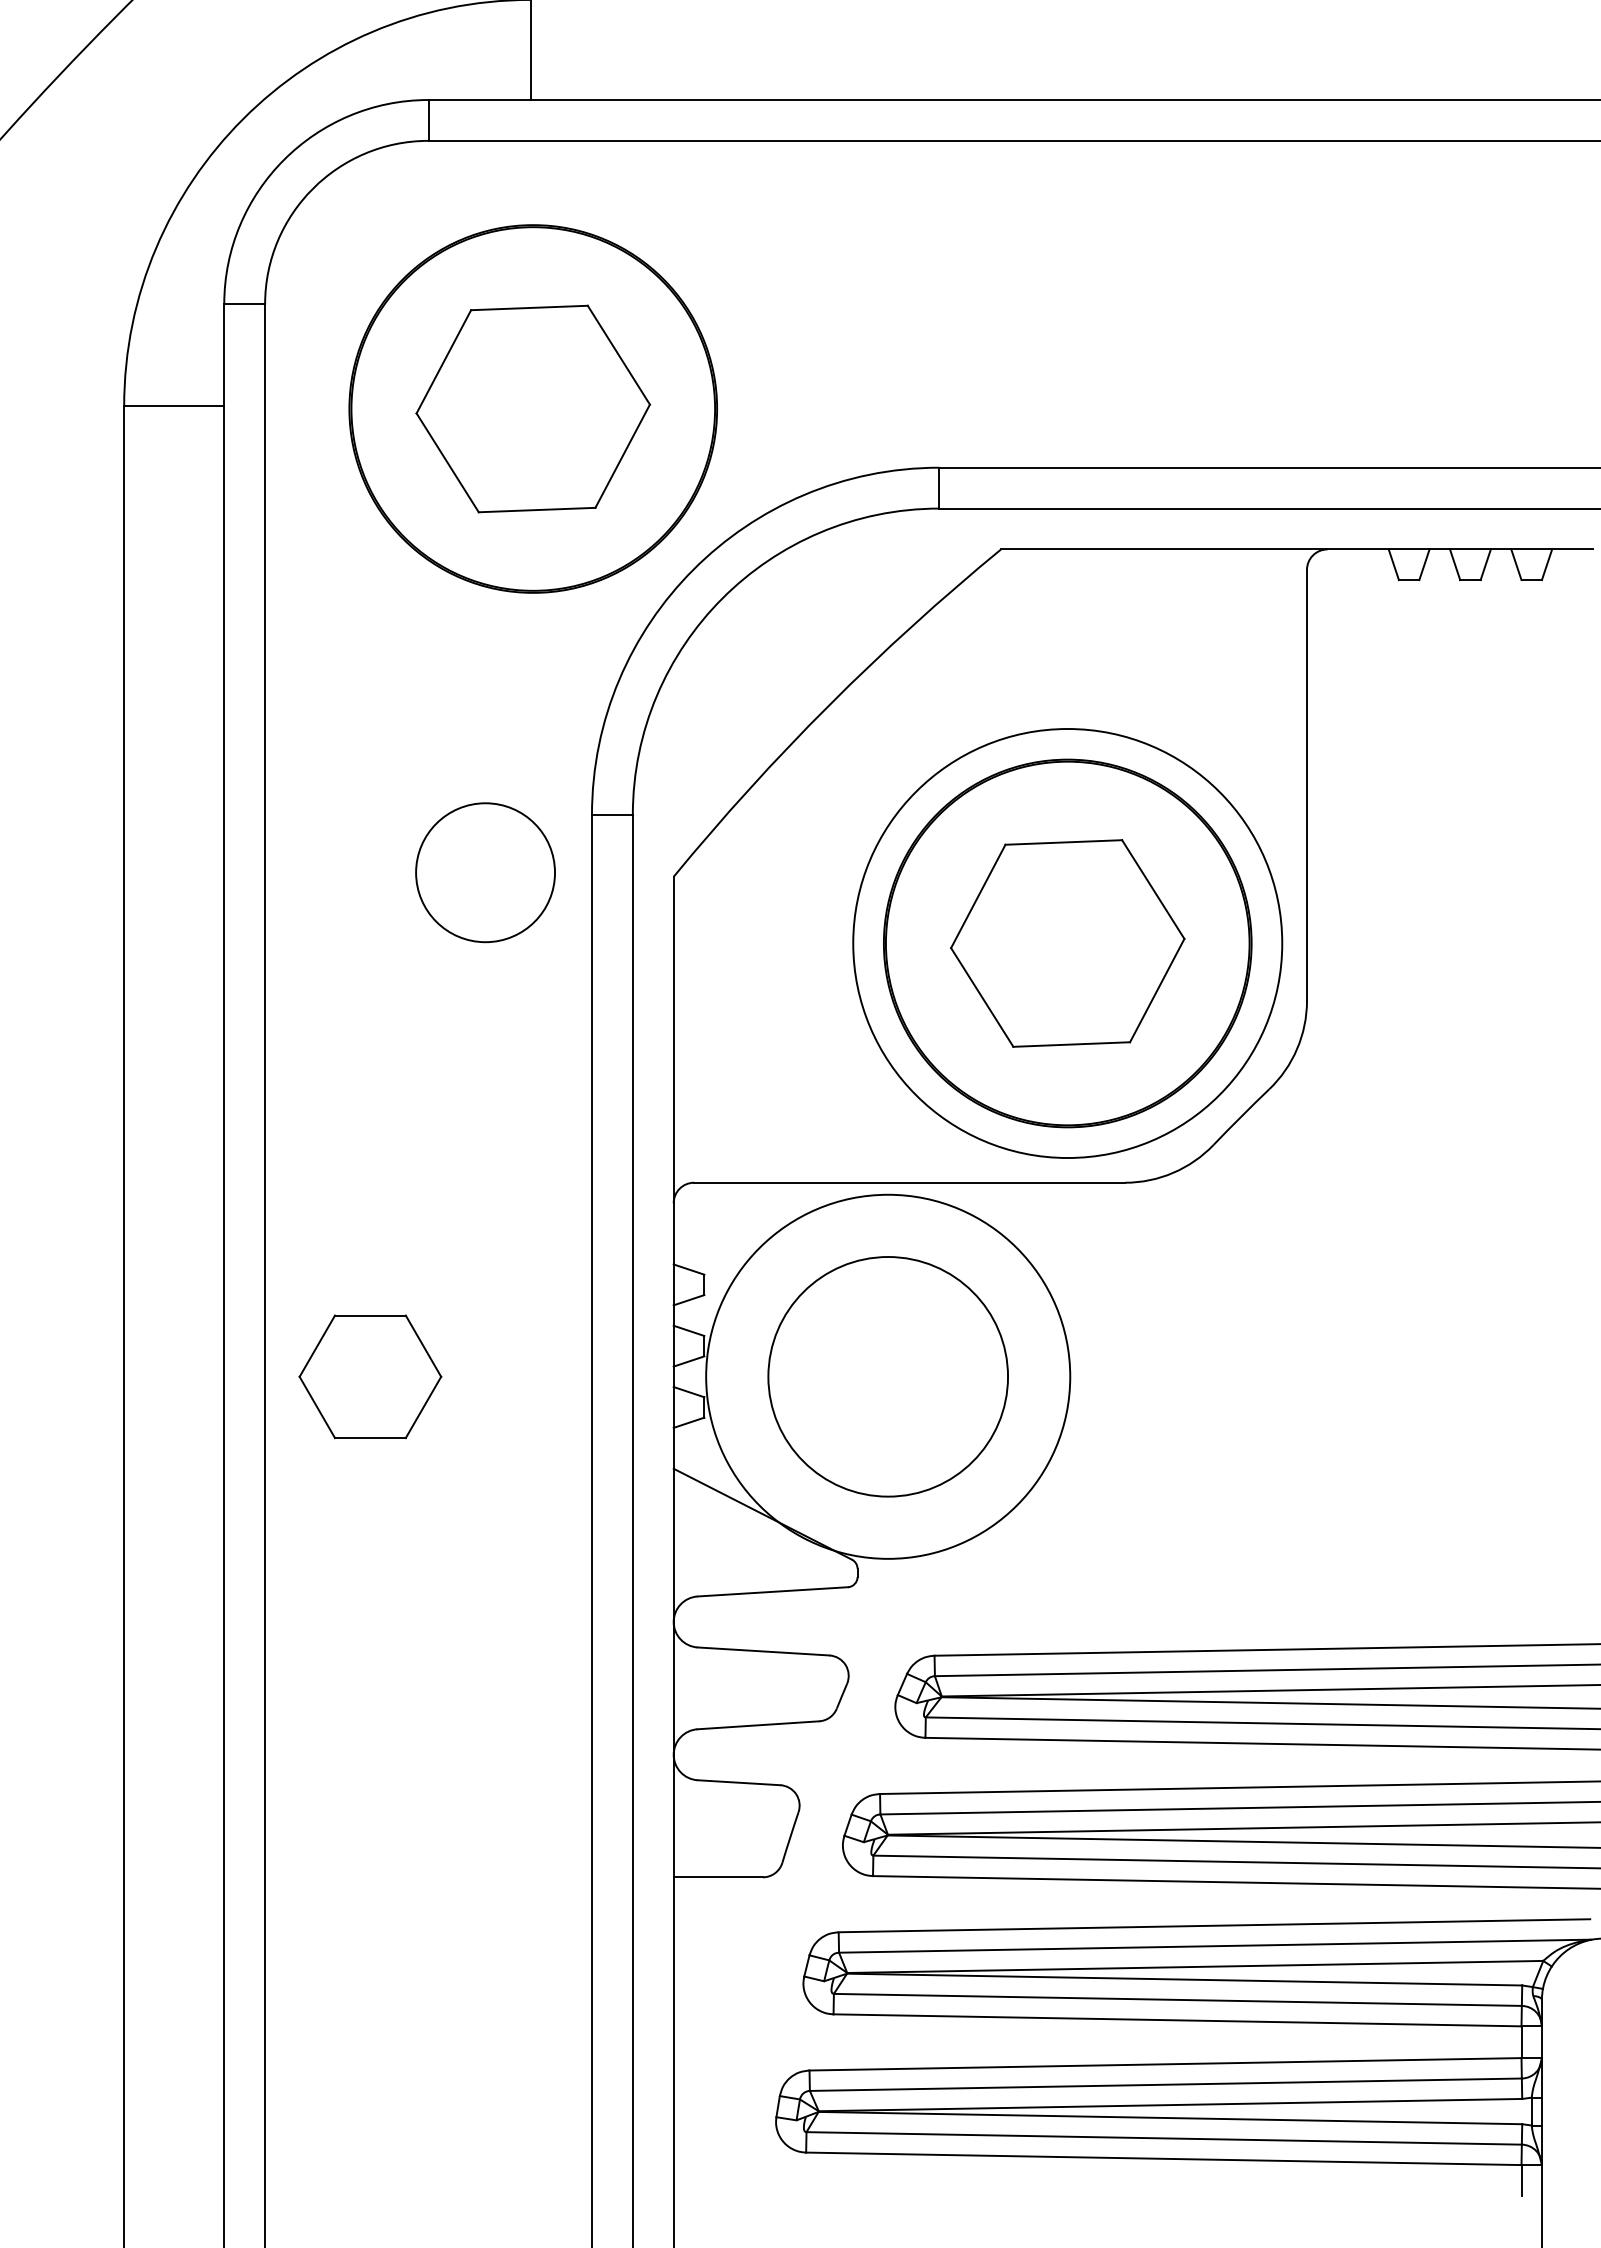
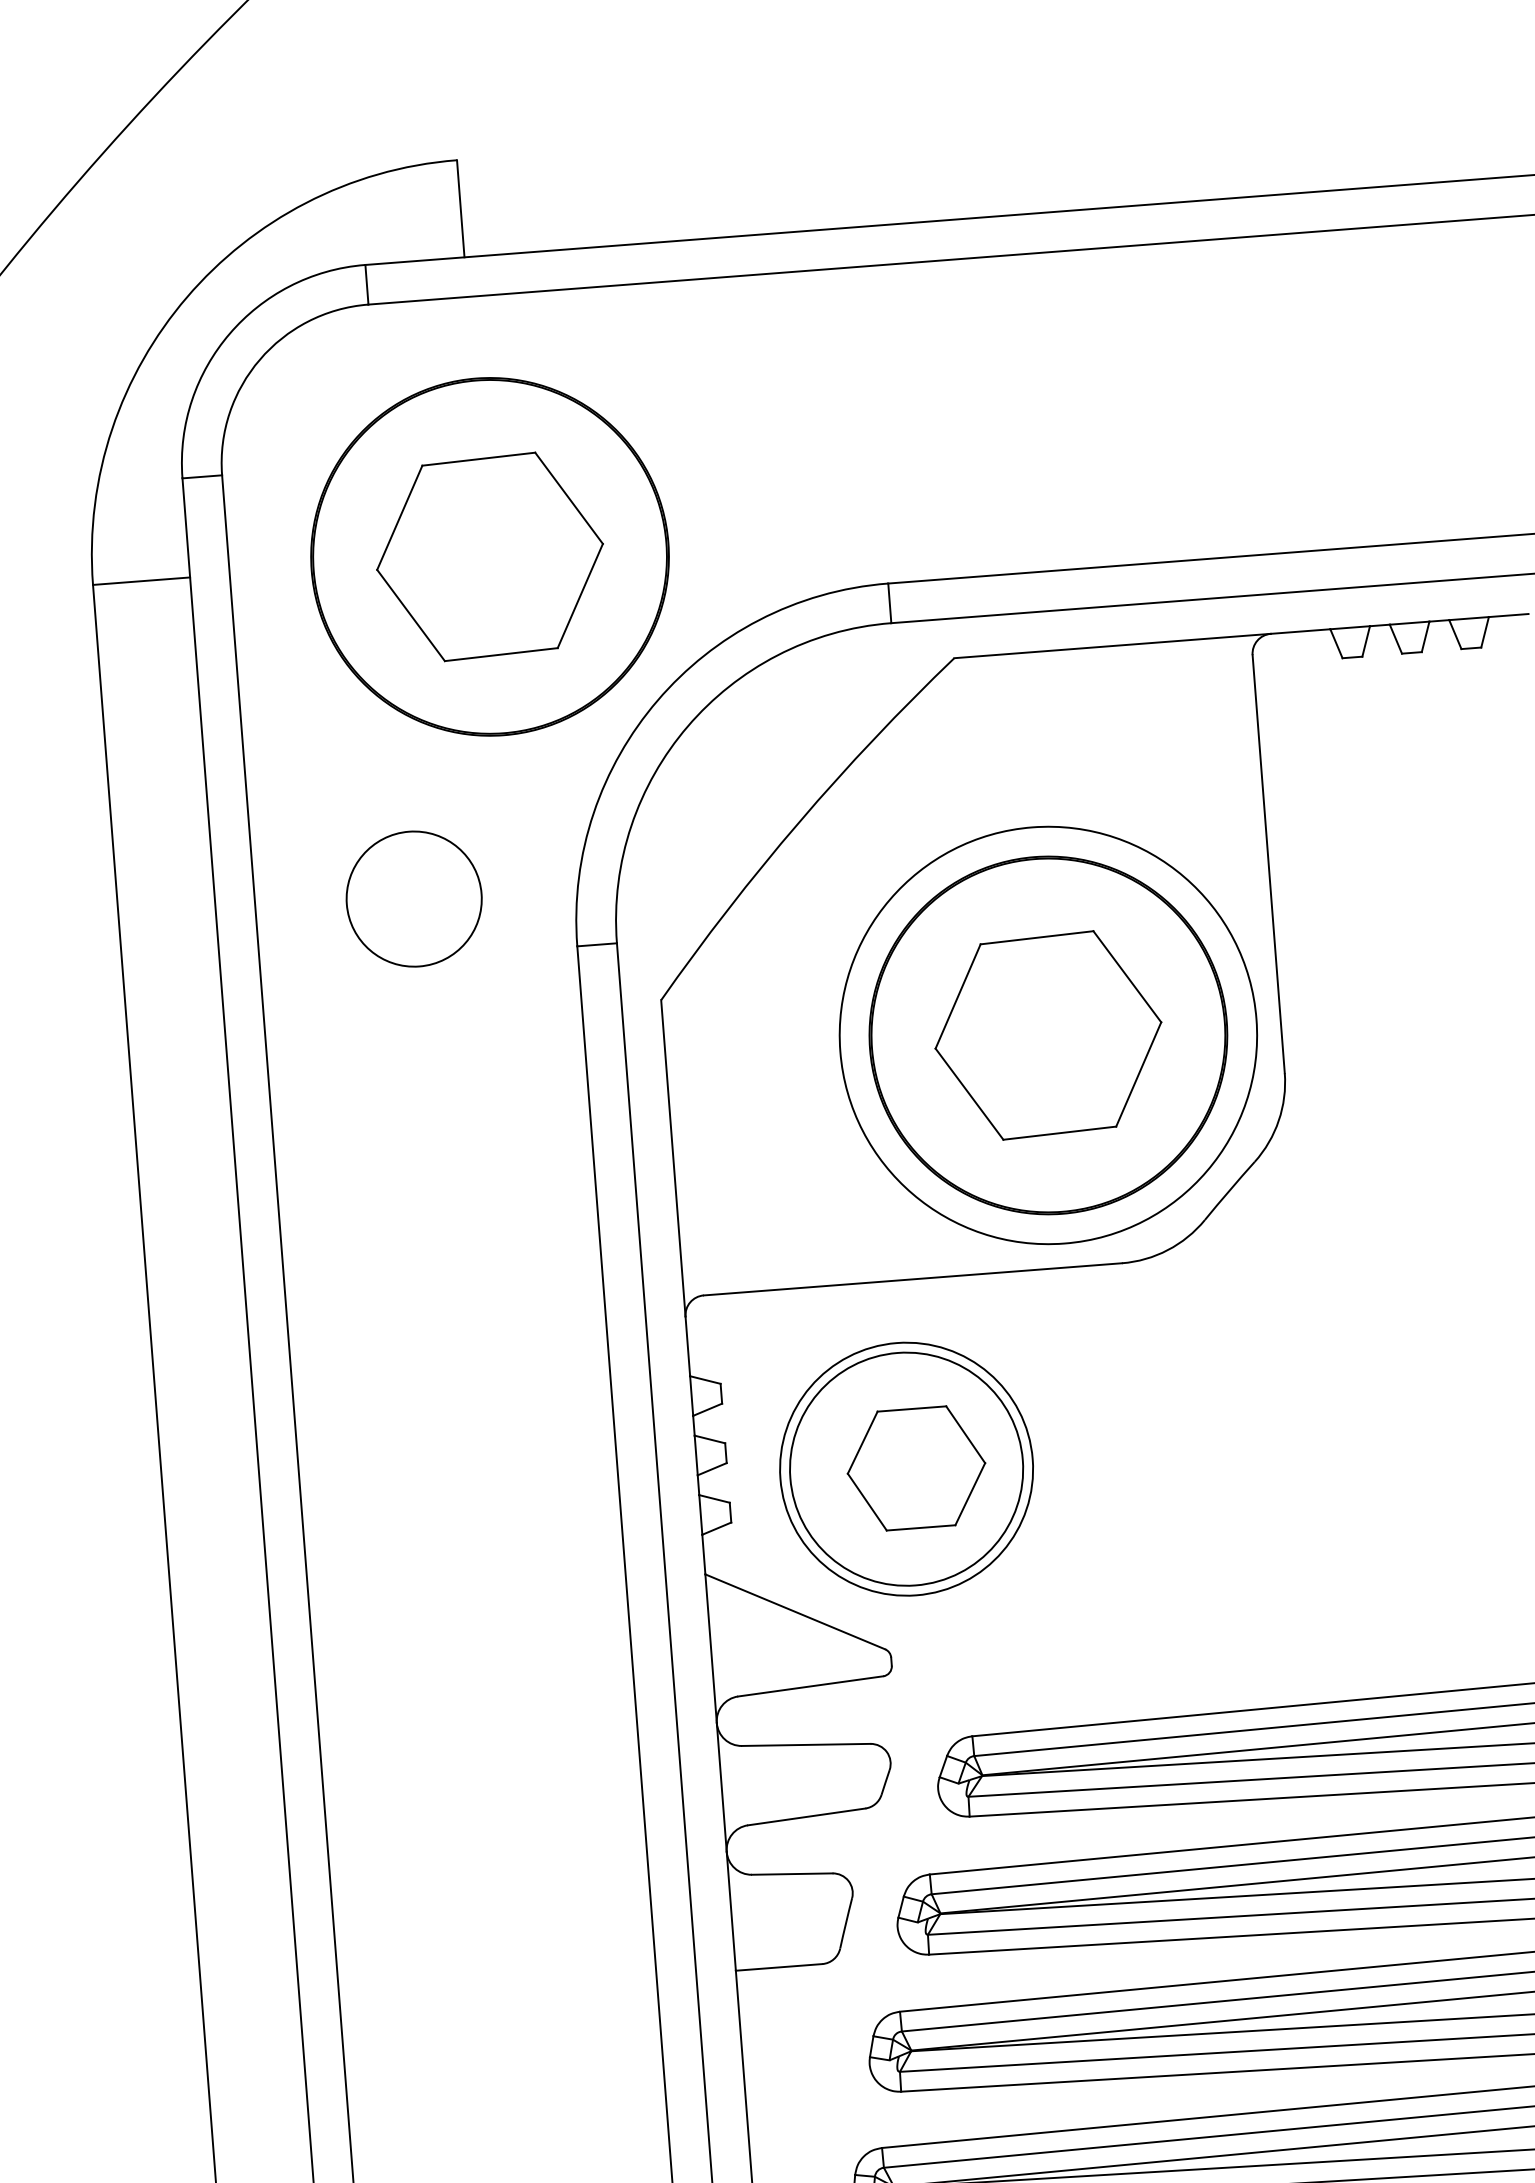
circle: (485, 872) -> (414, 898), moved
part: (370, 1376) -> (916, 1468), moved
circle: (888, 1376) -> (906, 1468), size x0.71

